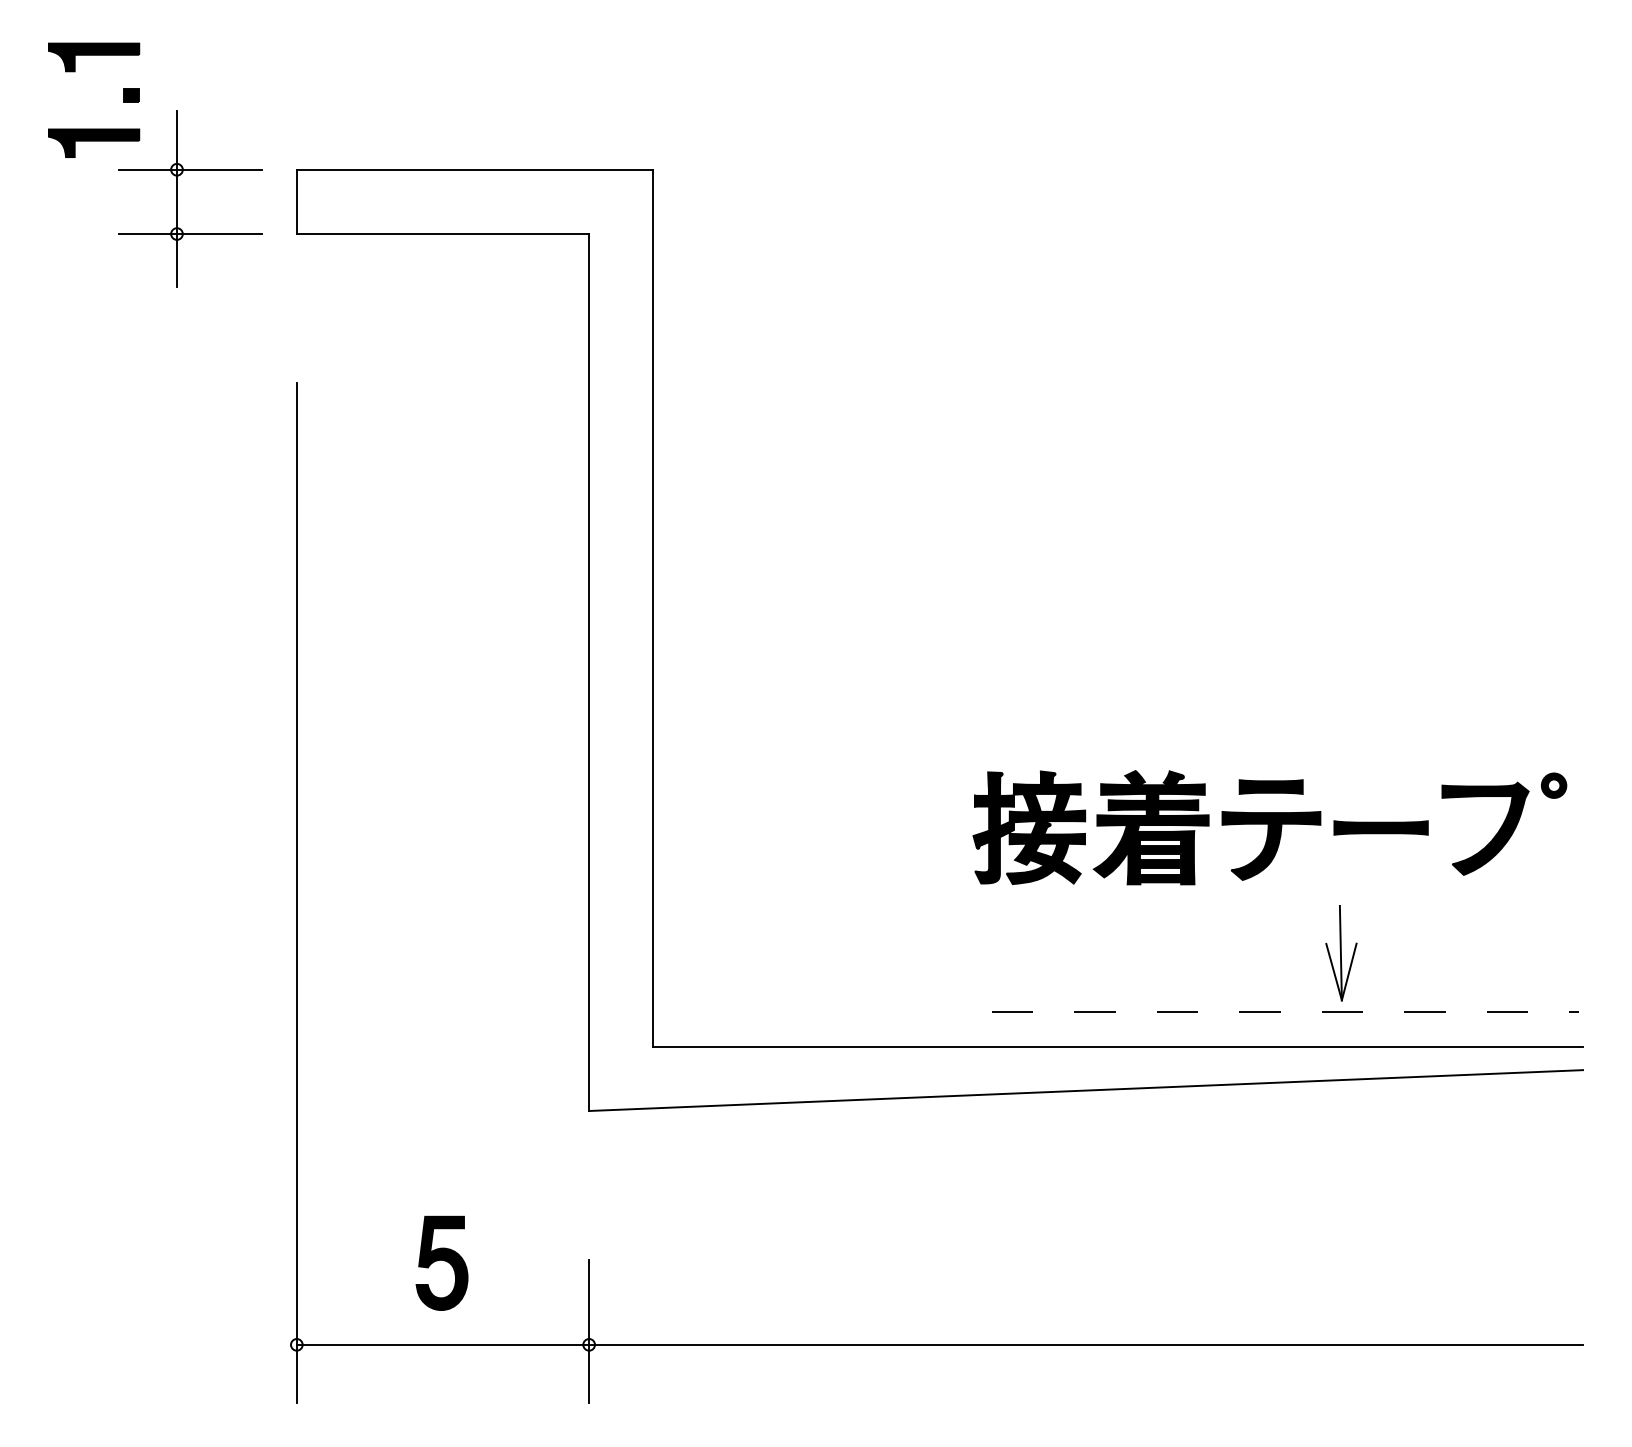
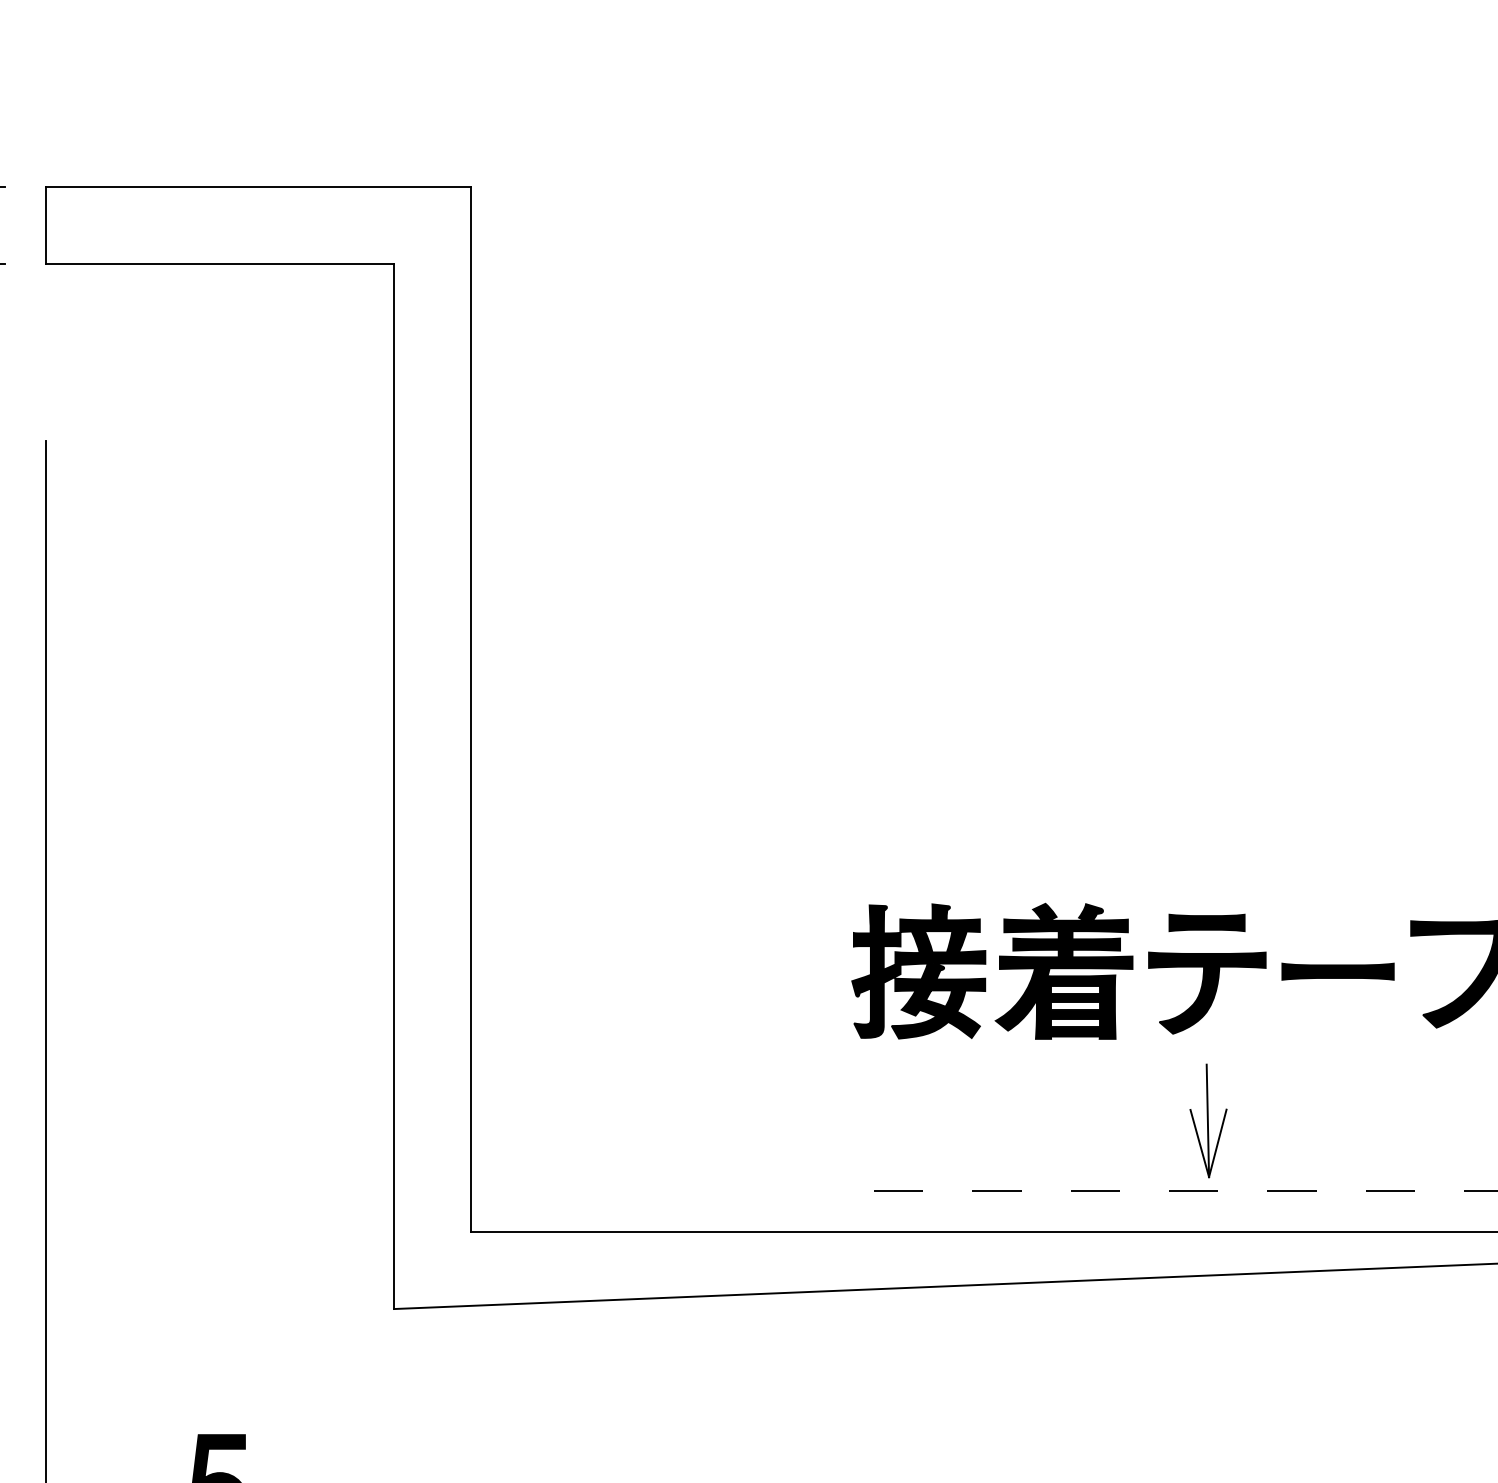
part: (1341, 953) -> (1208, 1121), moved

